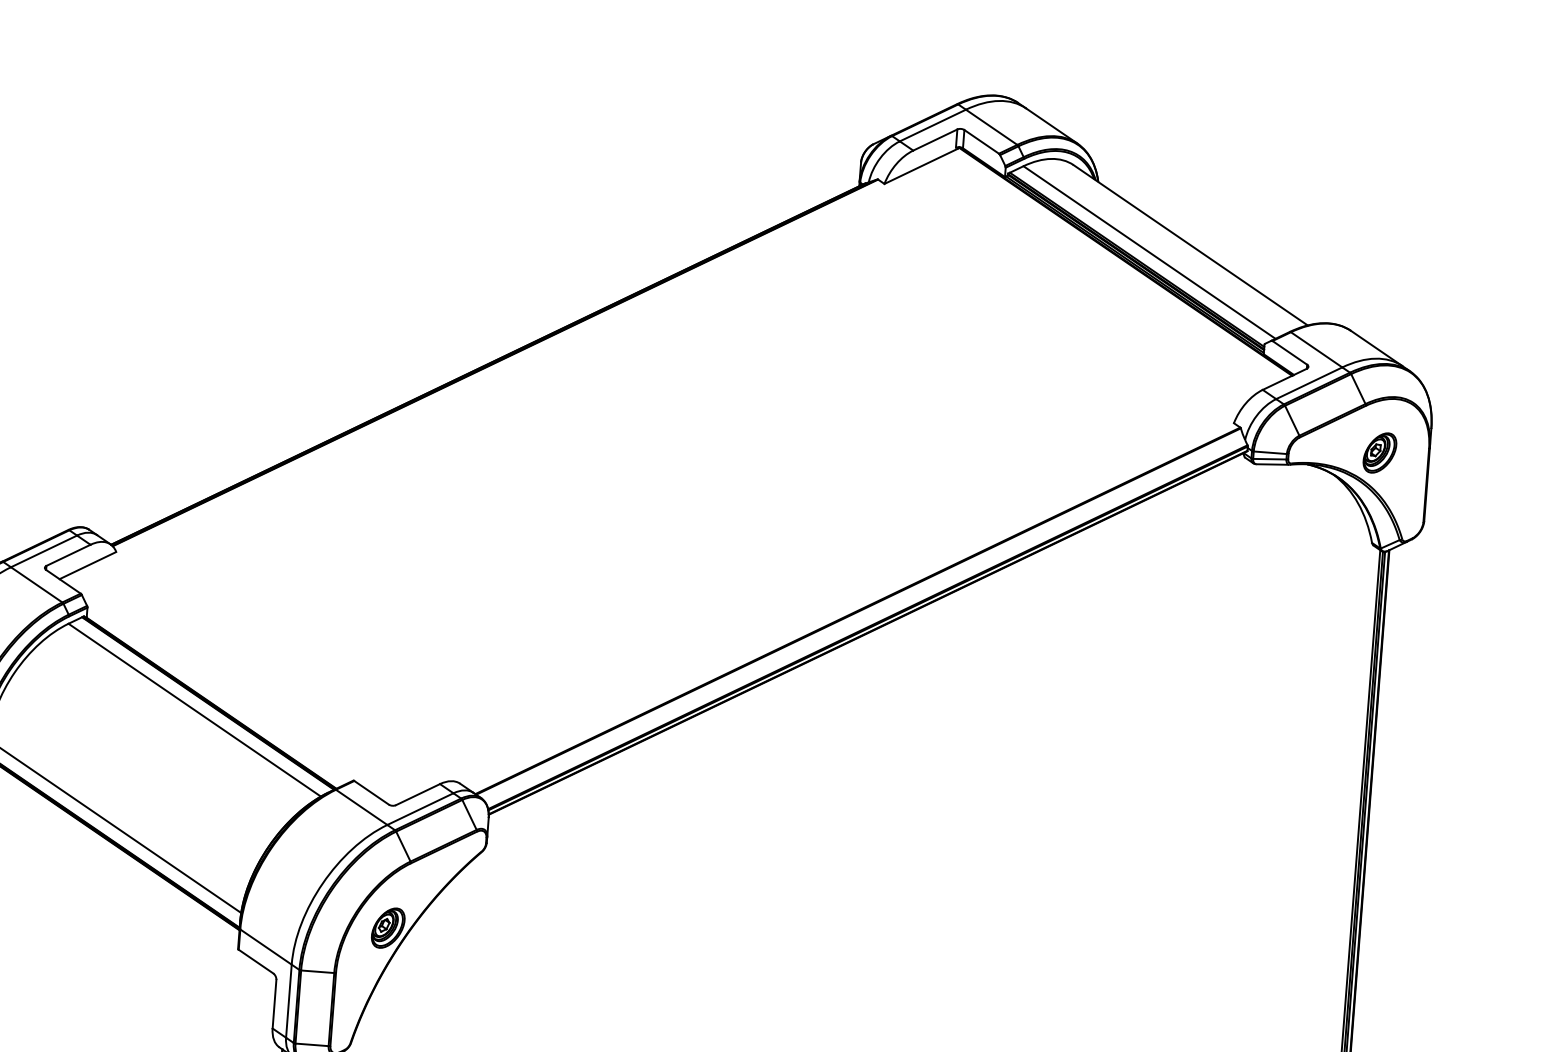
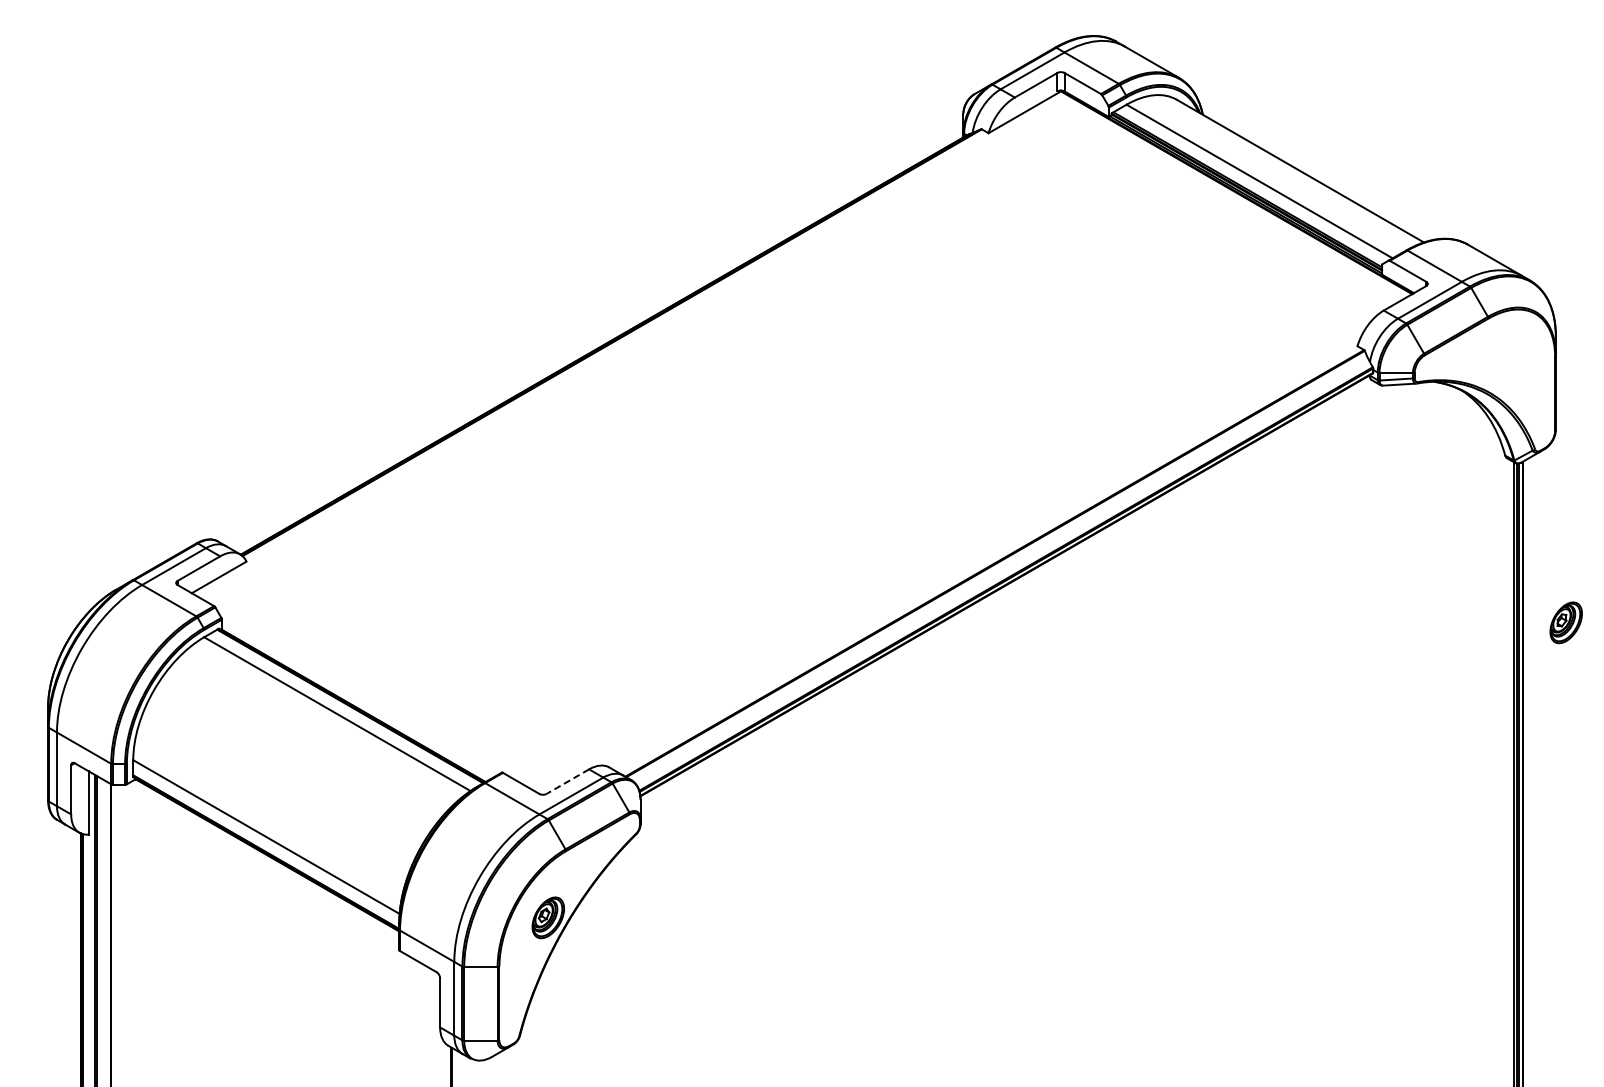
part: (1379, 452) -> (1565, 622), moved
line: (417, 794) -> (567, 781), solid -> dashed

